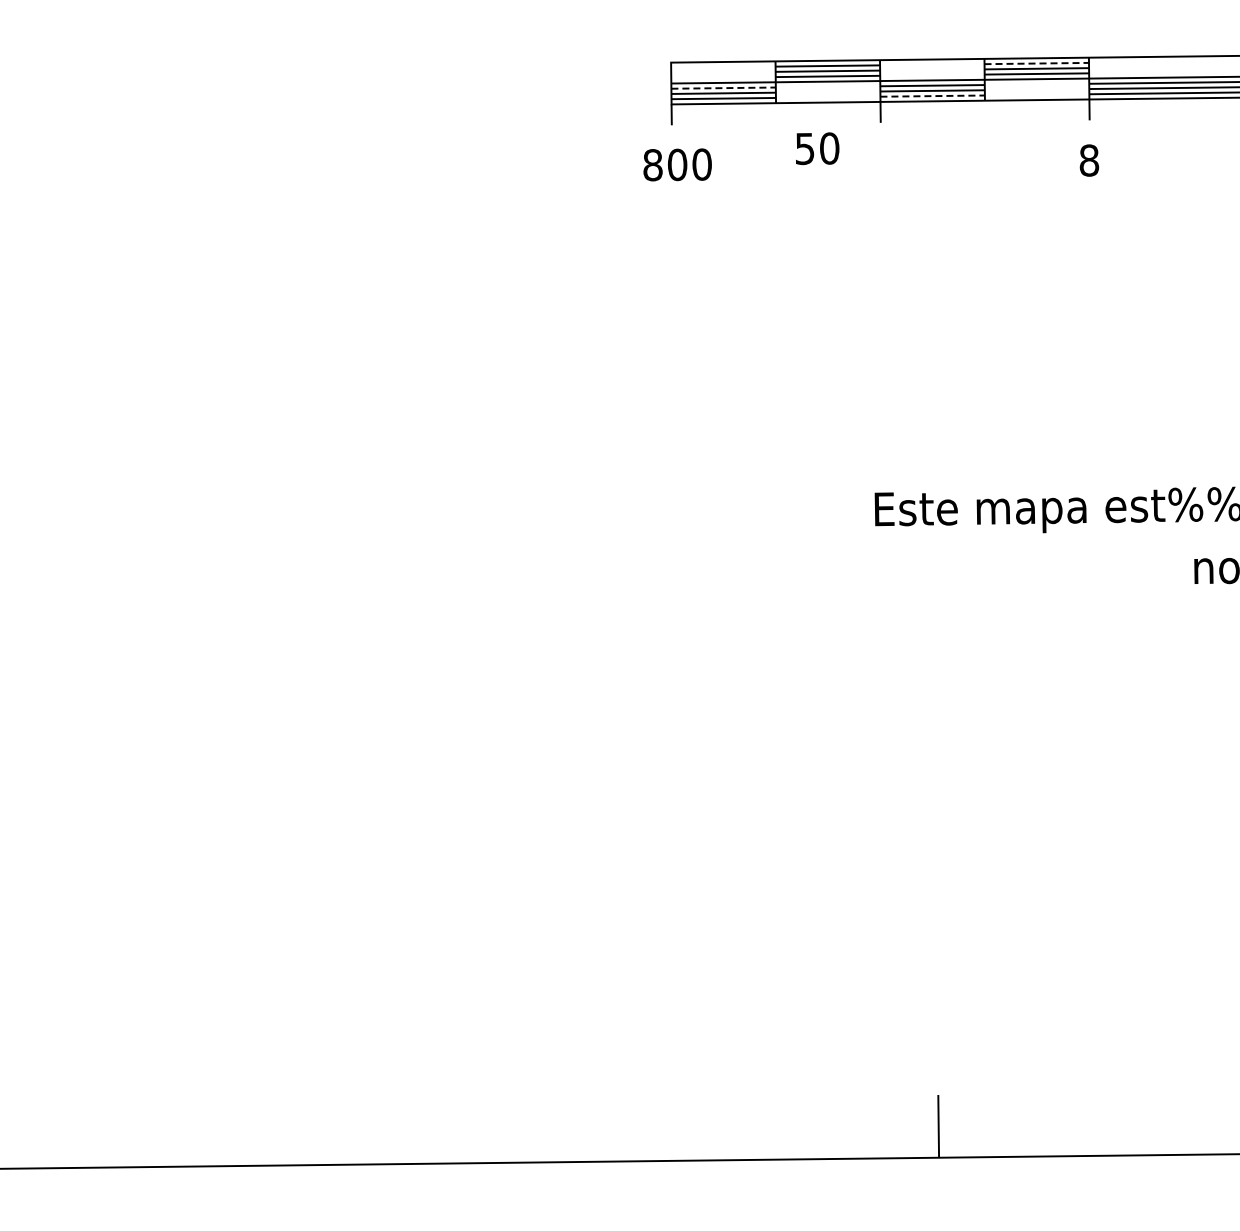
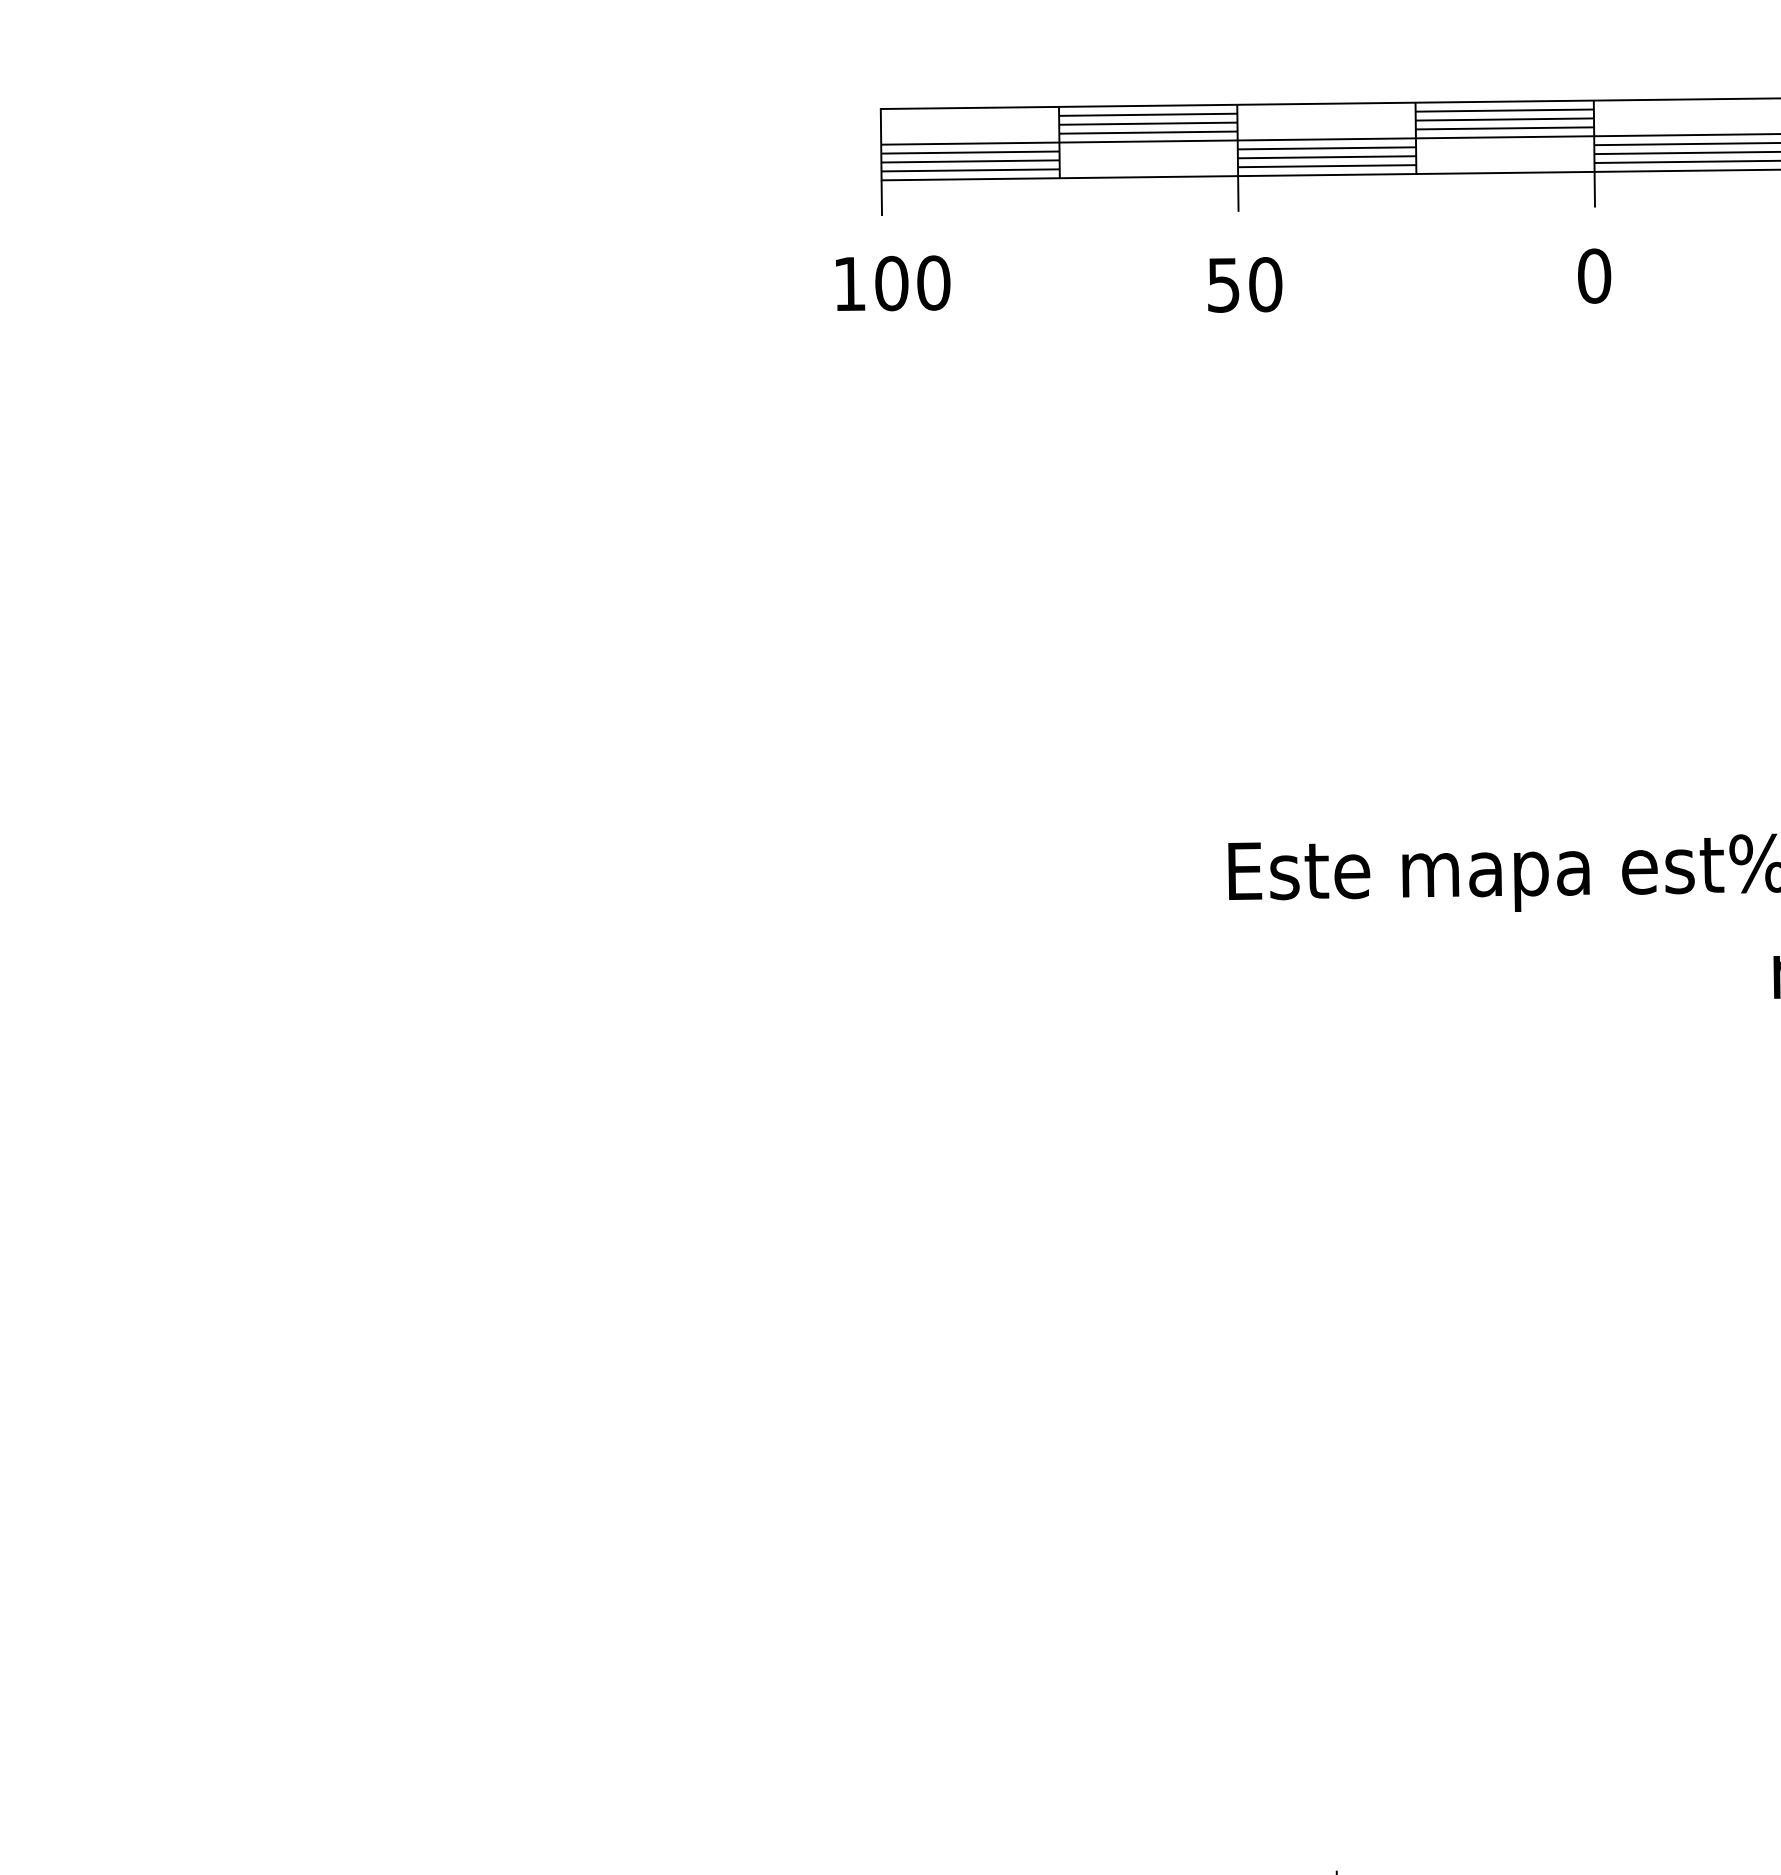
line: (1037, 63) -> (1506, 110), dashed -> solid
line: (724, 88) -> (971, 153), dashed -> solid
line: (933, 96) -> (1328, 166), dashed -> solid
text: (817, 148) -> (1244, 284), moved
text: (1089, 160) -> (1594, 276), 8 -> 0
text: (652, 165) -> (849, 284), 800 -> 100

